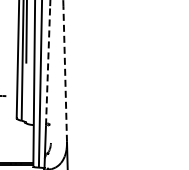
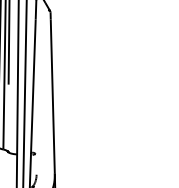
line: (48, 65) -> (33, 86), dashed -> solid
line: (65, 73) -> (53, 95), dashed -> solid

